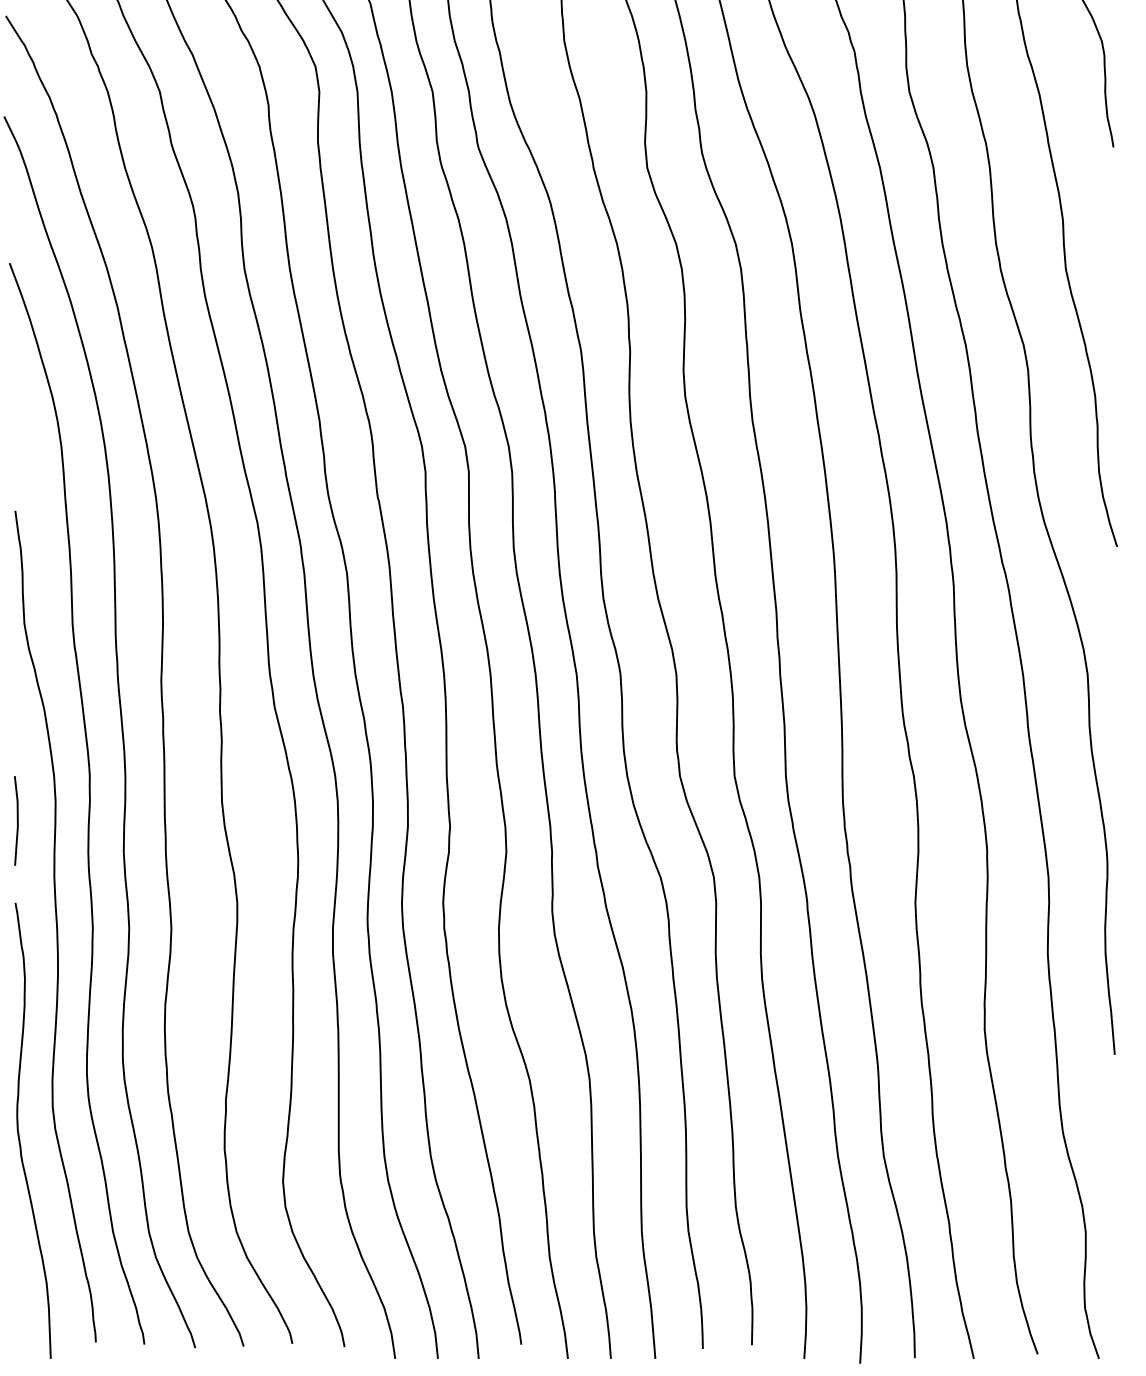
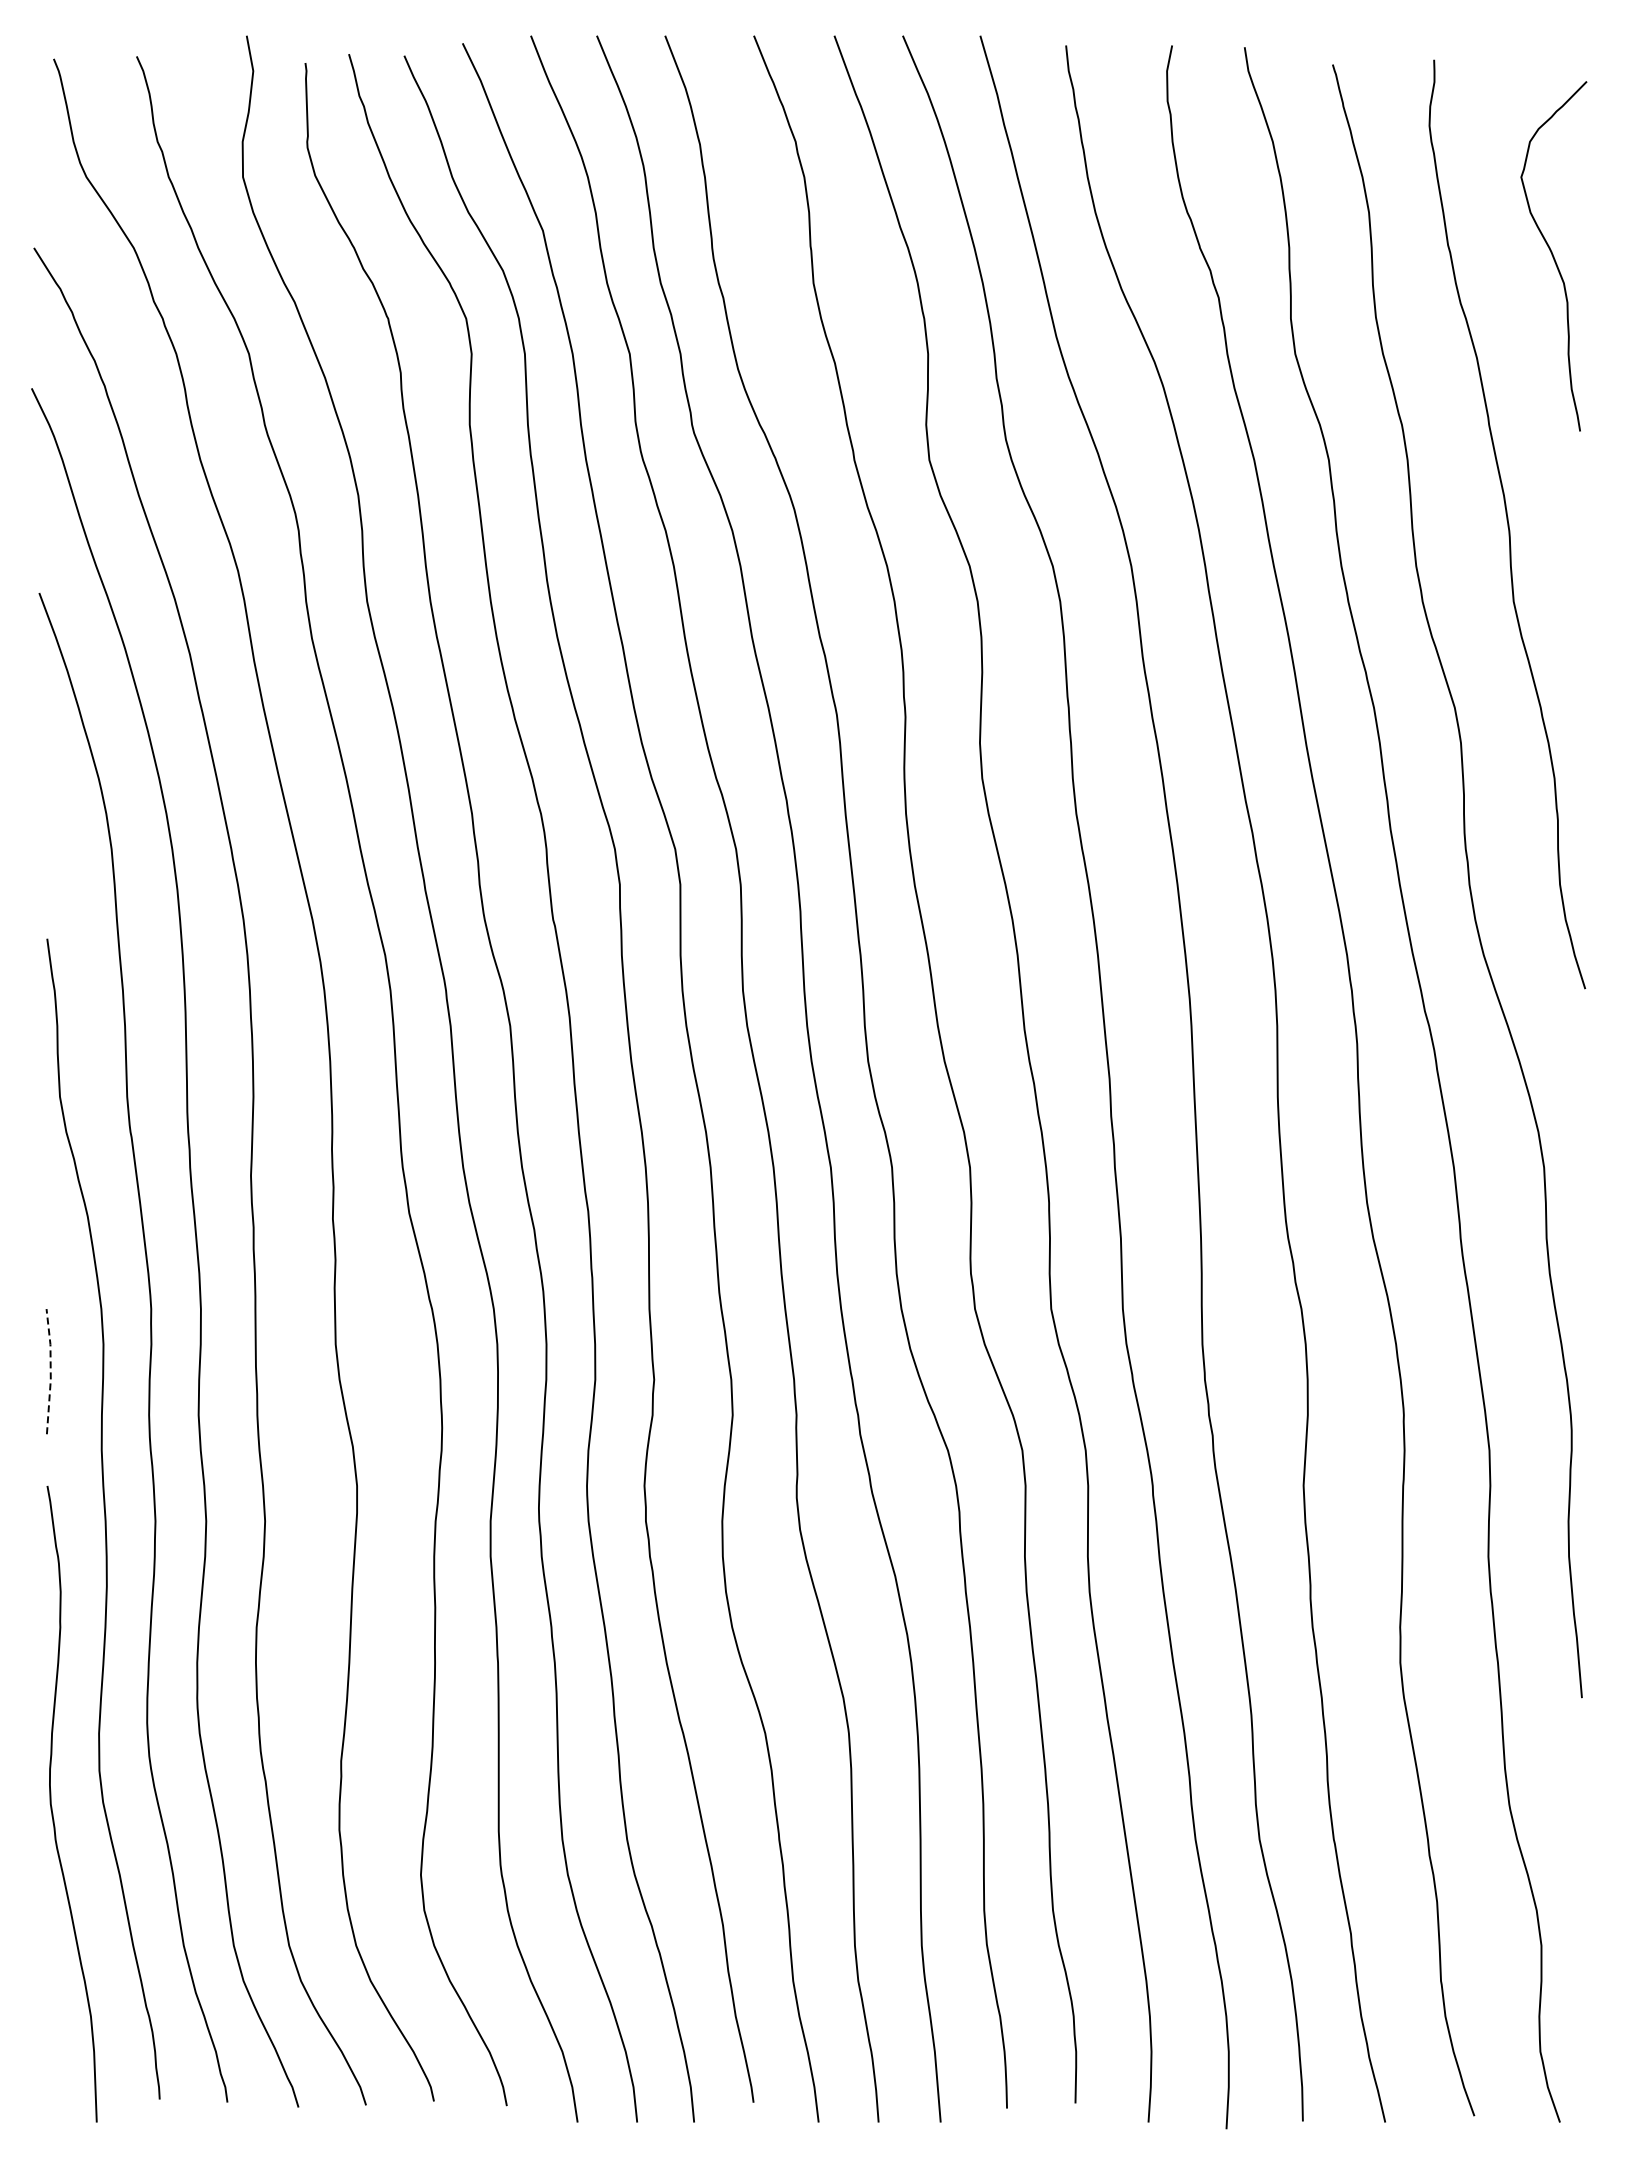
line: (17, 820) -> (50, 1370), solid -> dashed

